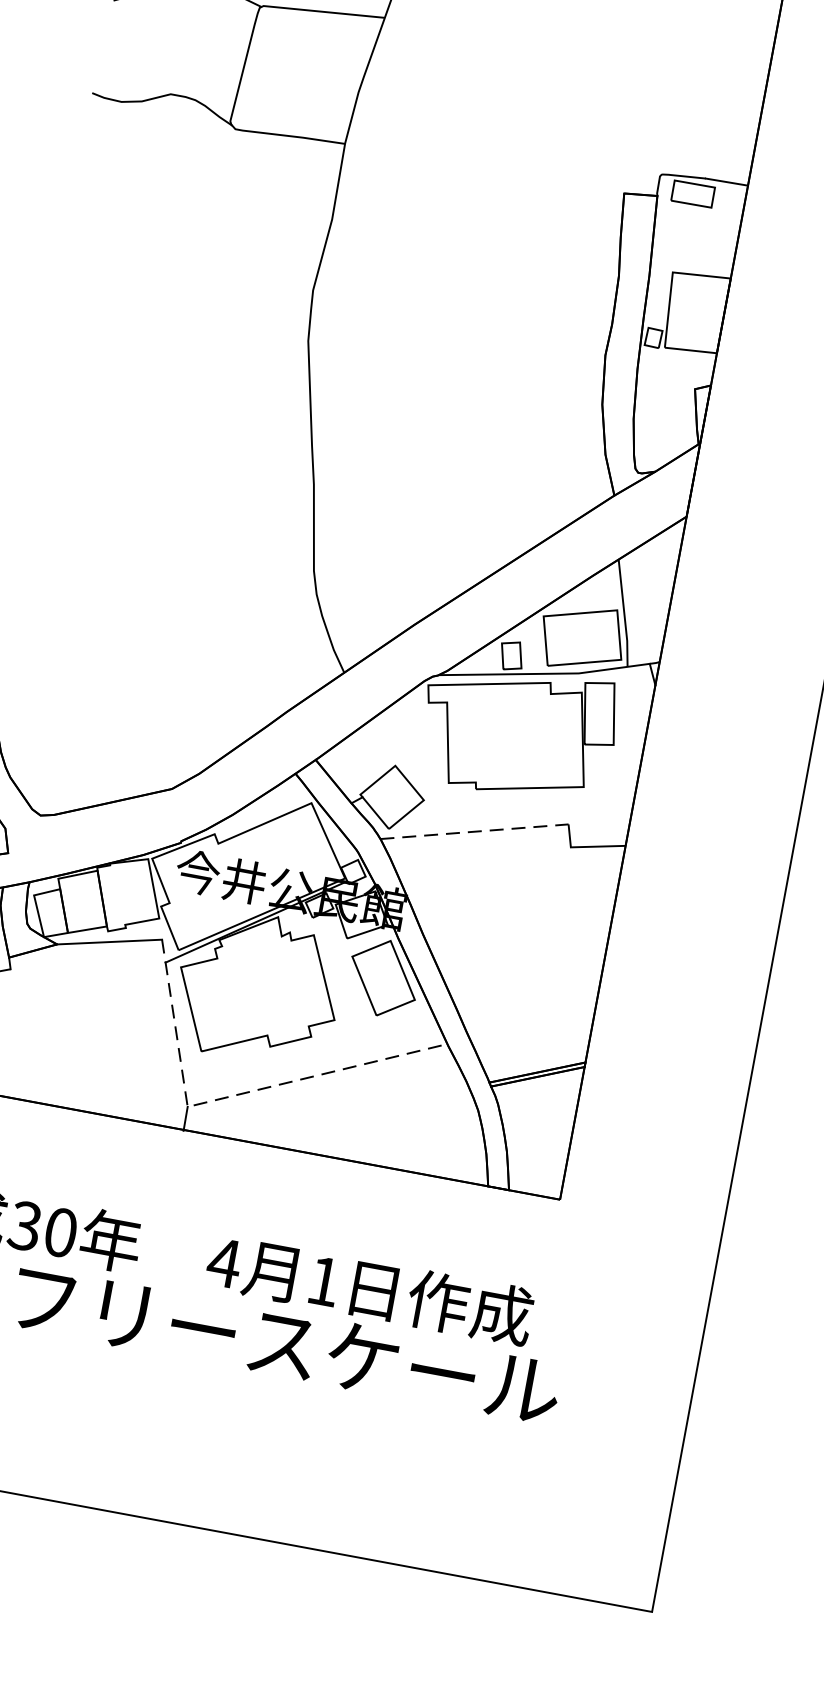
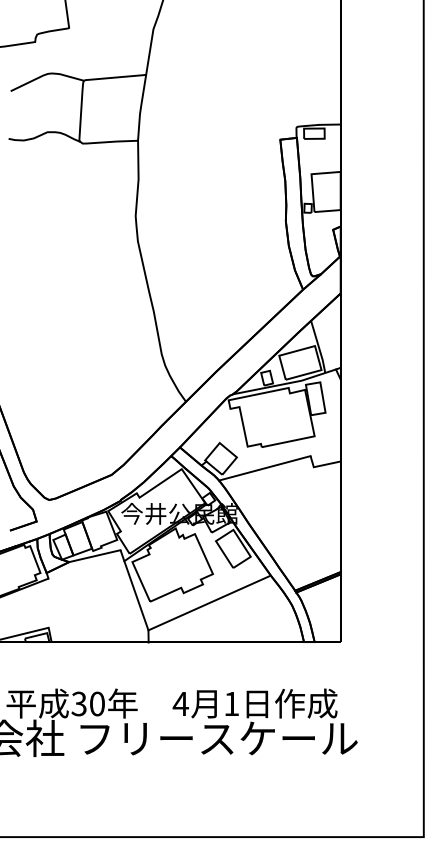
line: (475, 832) -> (265, 468), dashed -> solid
line: (236, 1095) -> (171, 620), dashed -> solid

